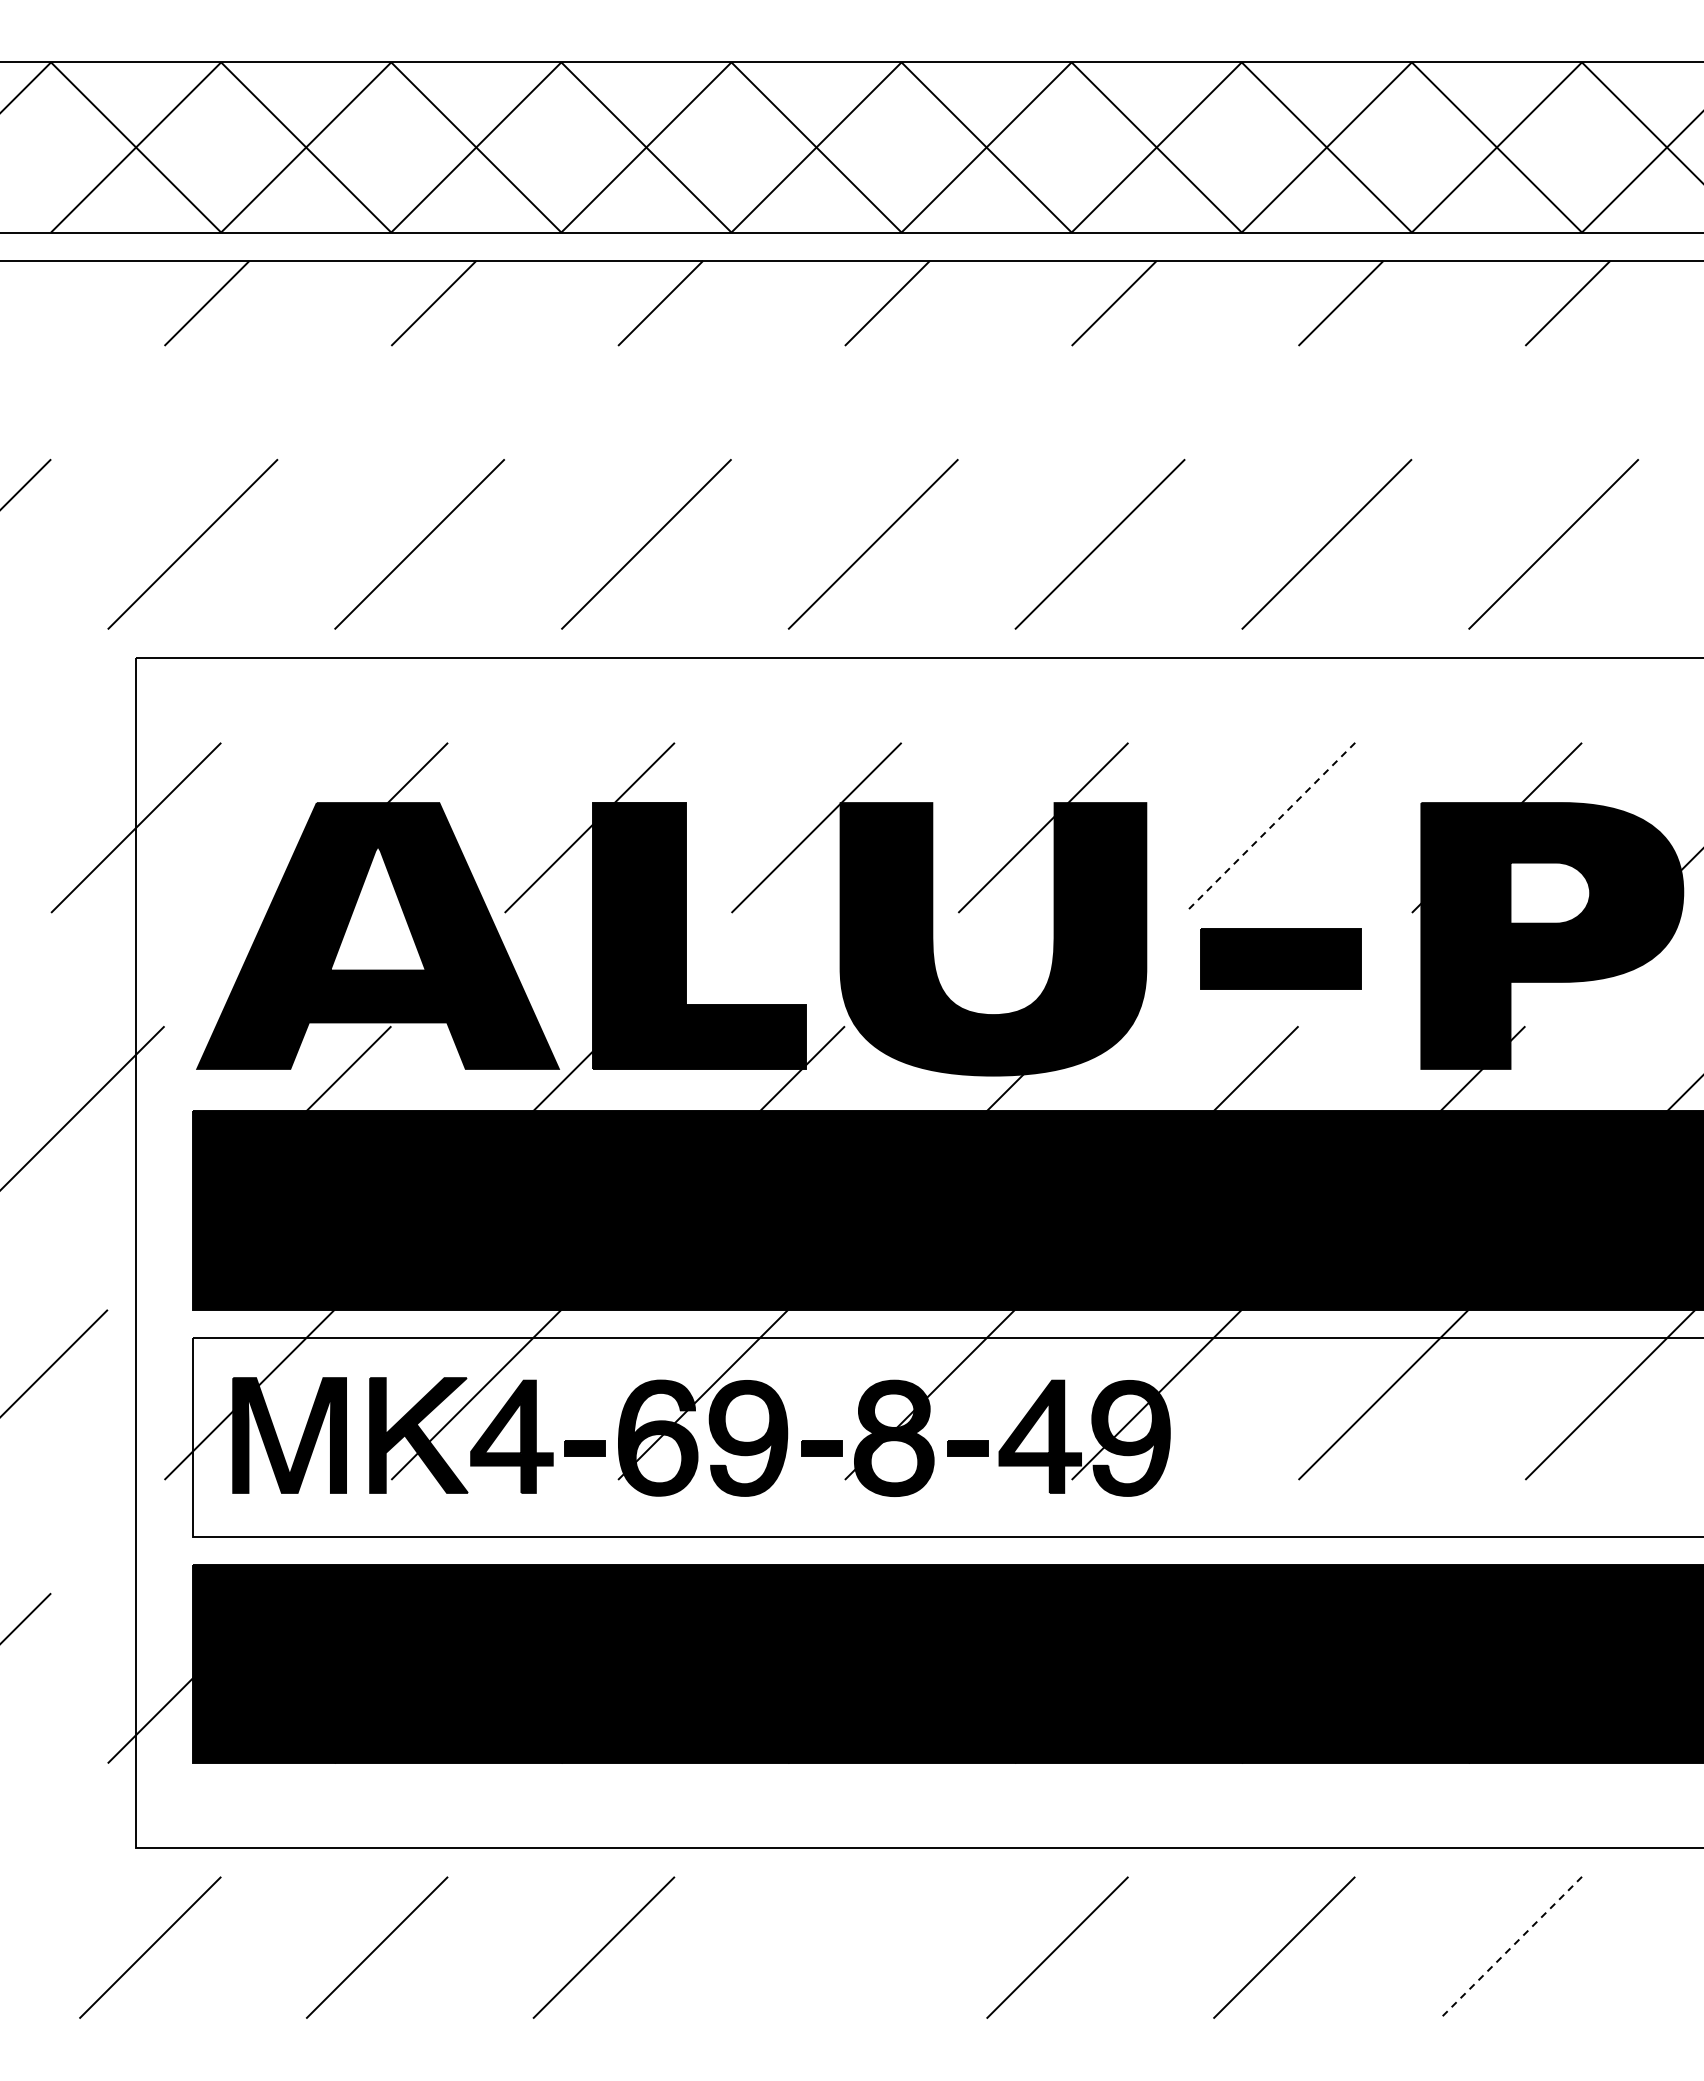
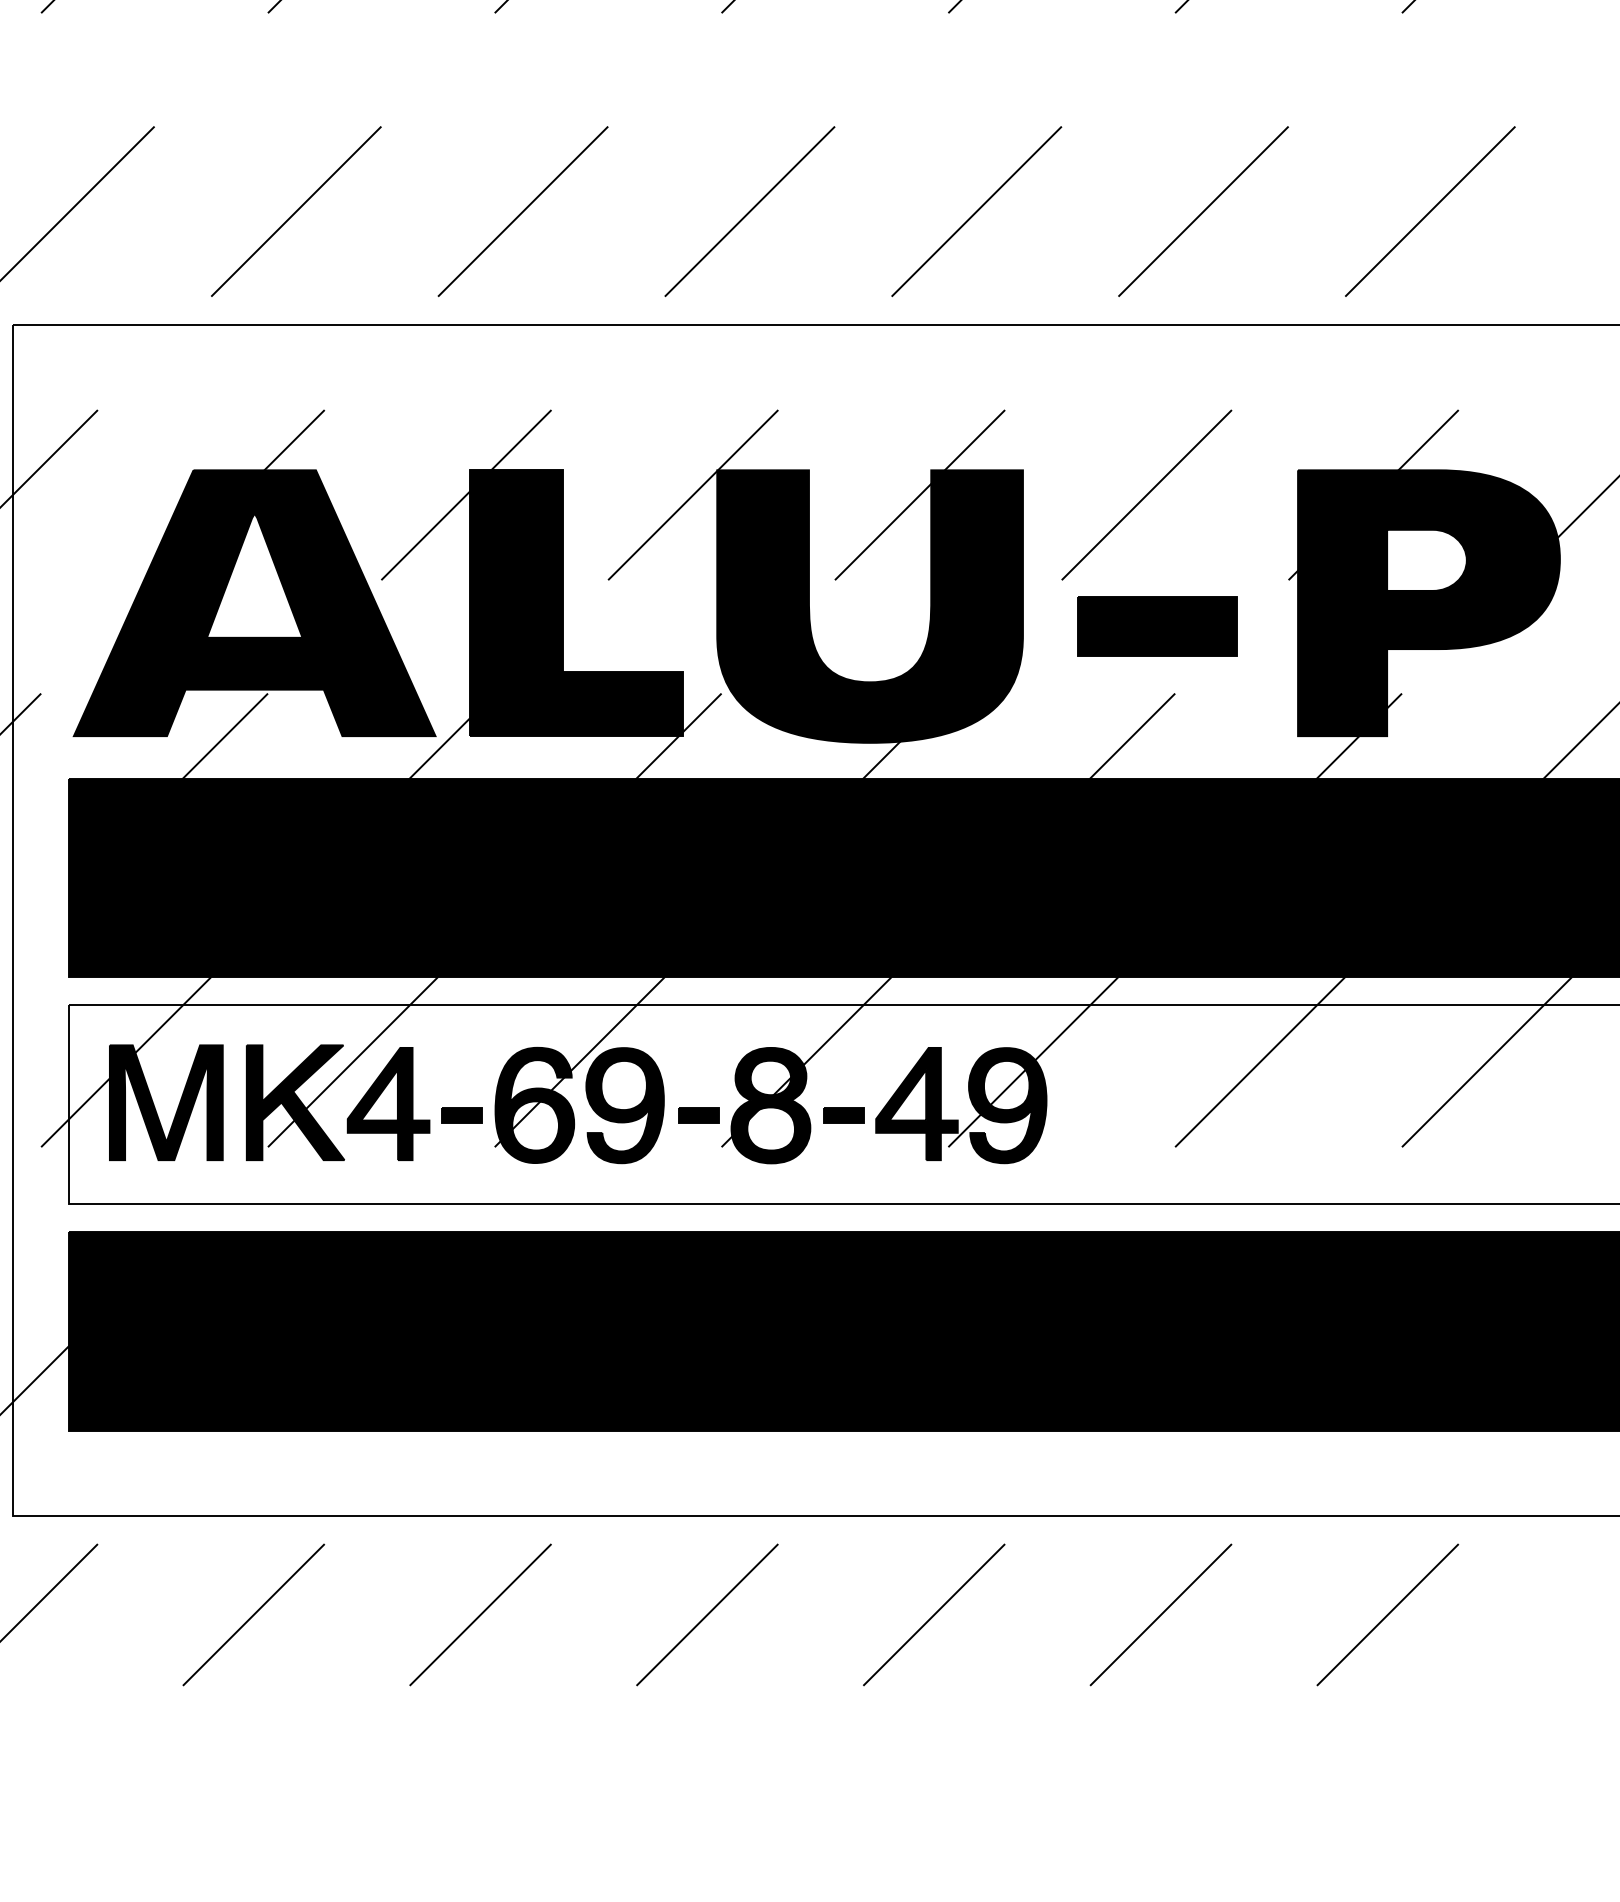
line: (1269, 828) -> (1146, 495), dashed -> solid
line: (830, 1947) -> (707, 1614), added
line: (1510, 1948) -> (1387, 1615), dashed -> solid

